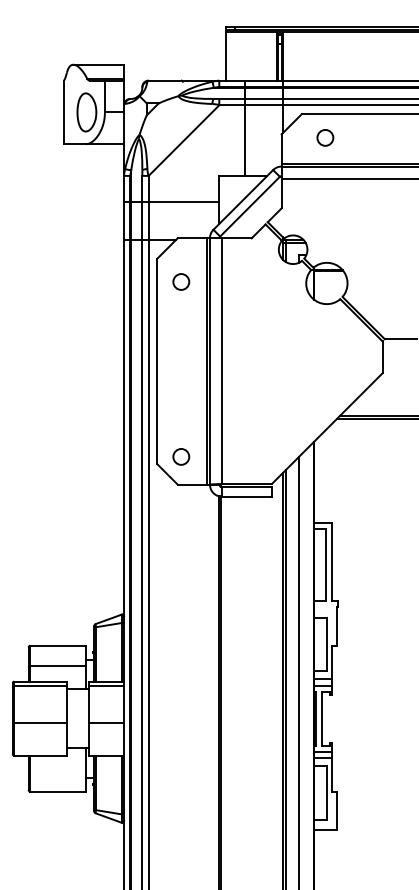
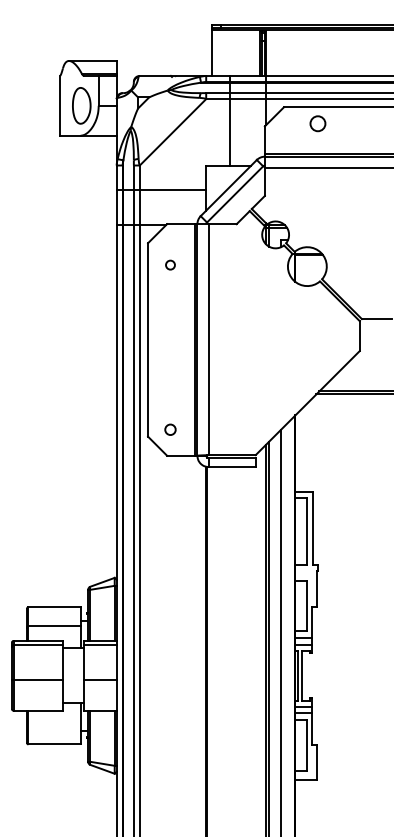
circle: (324, 137) -> (317, 123), moved
circle: (181, 281) -> (170, 264), size x0.6
circle: (181, 456) -> (170, 429), size x0.7

